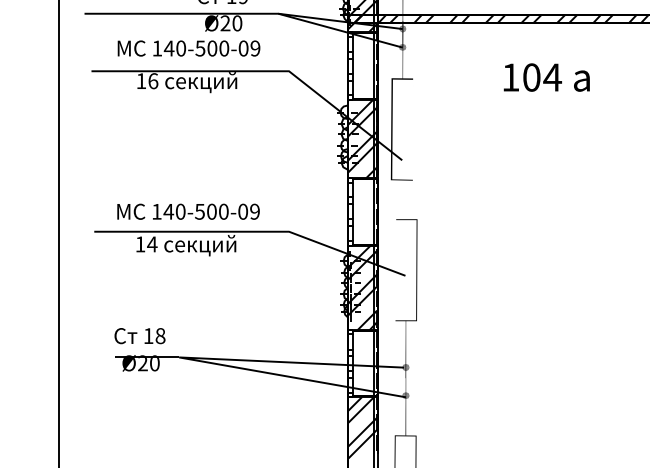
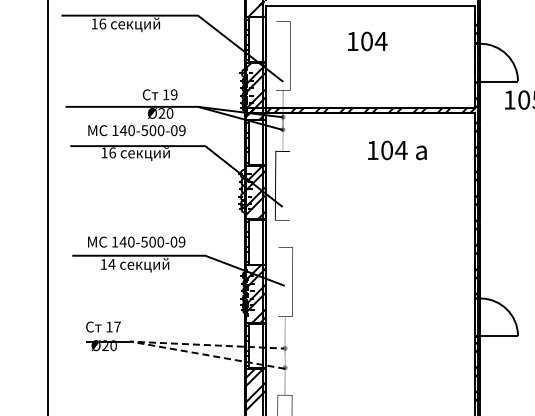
text: (546, 77) -> (397, 150), moved
text: (160, 335) -> (117, 326), 18 -> 17
line: (180, 357) -> (131, 341), solid -> dashed

